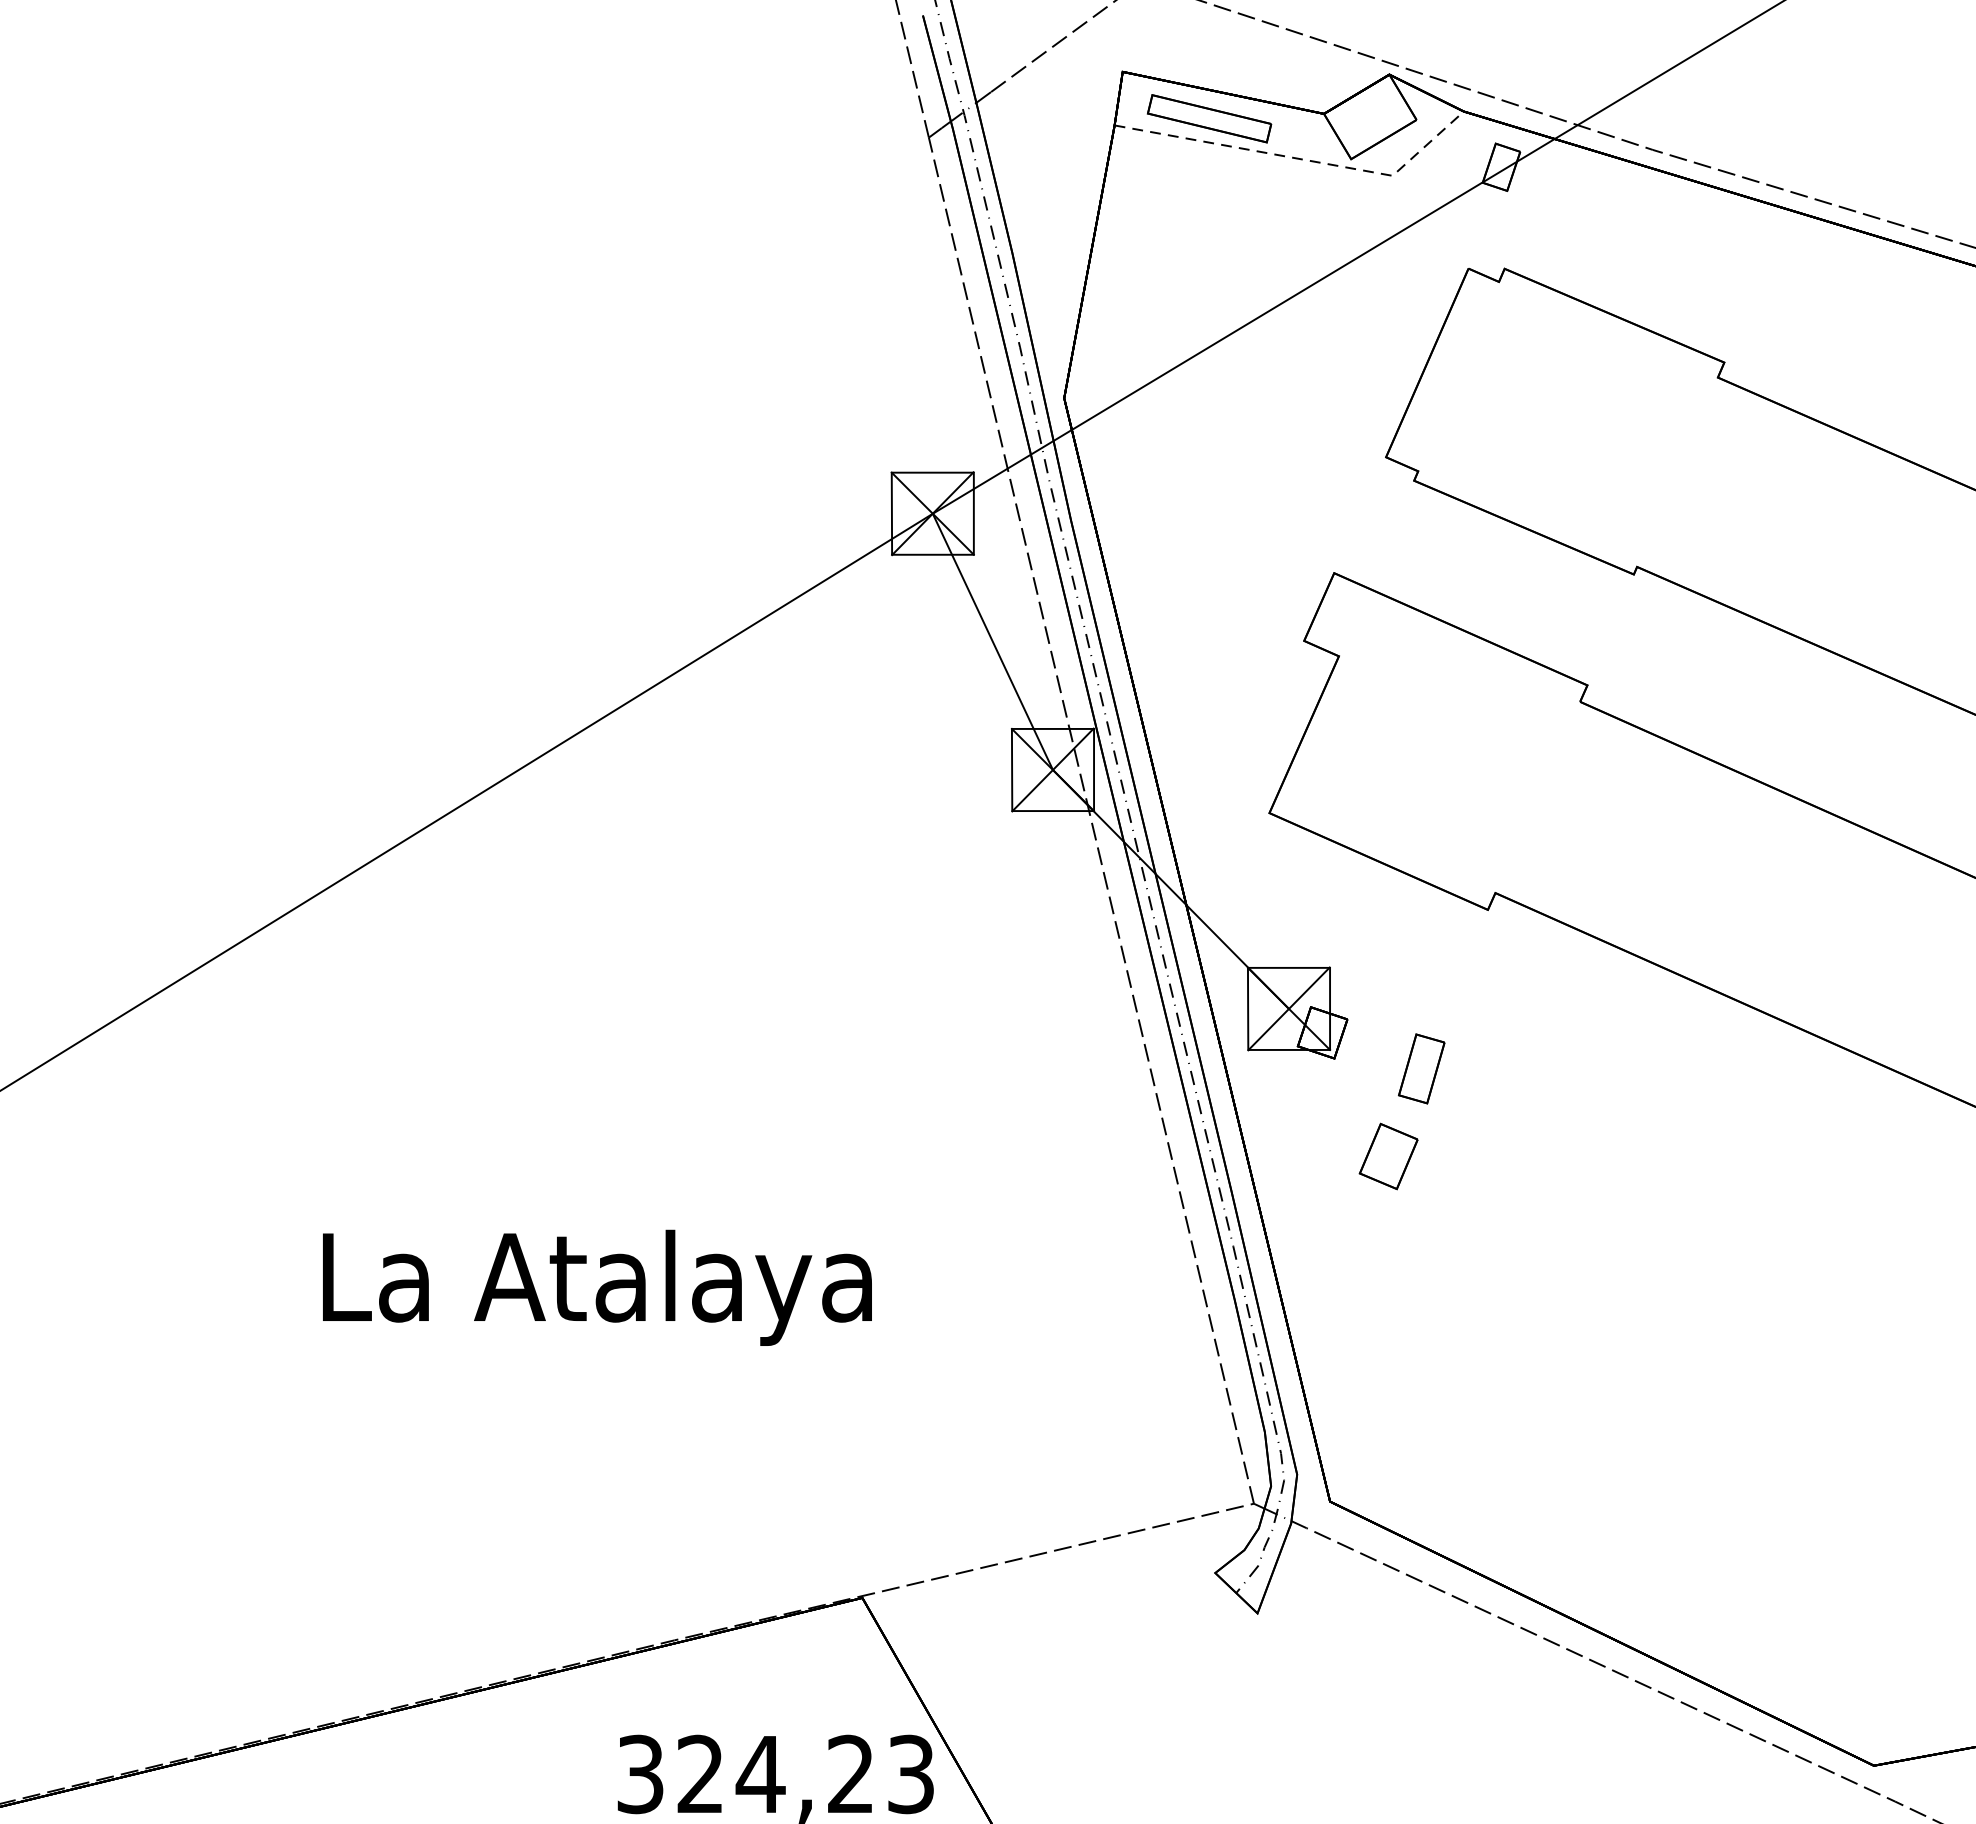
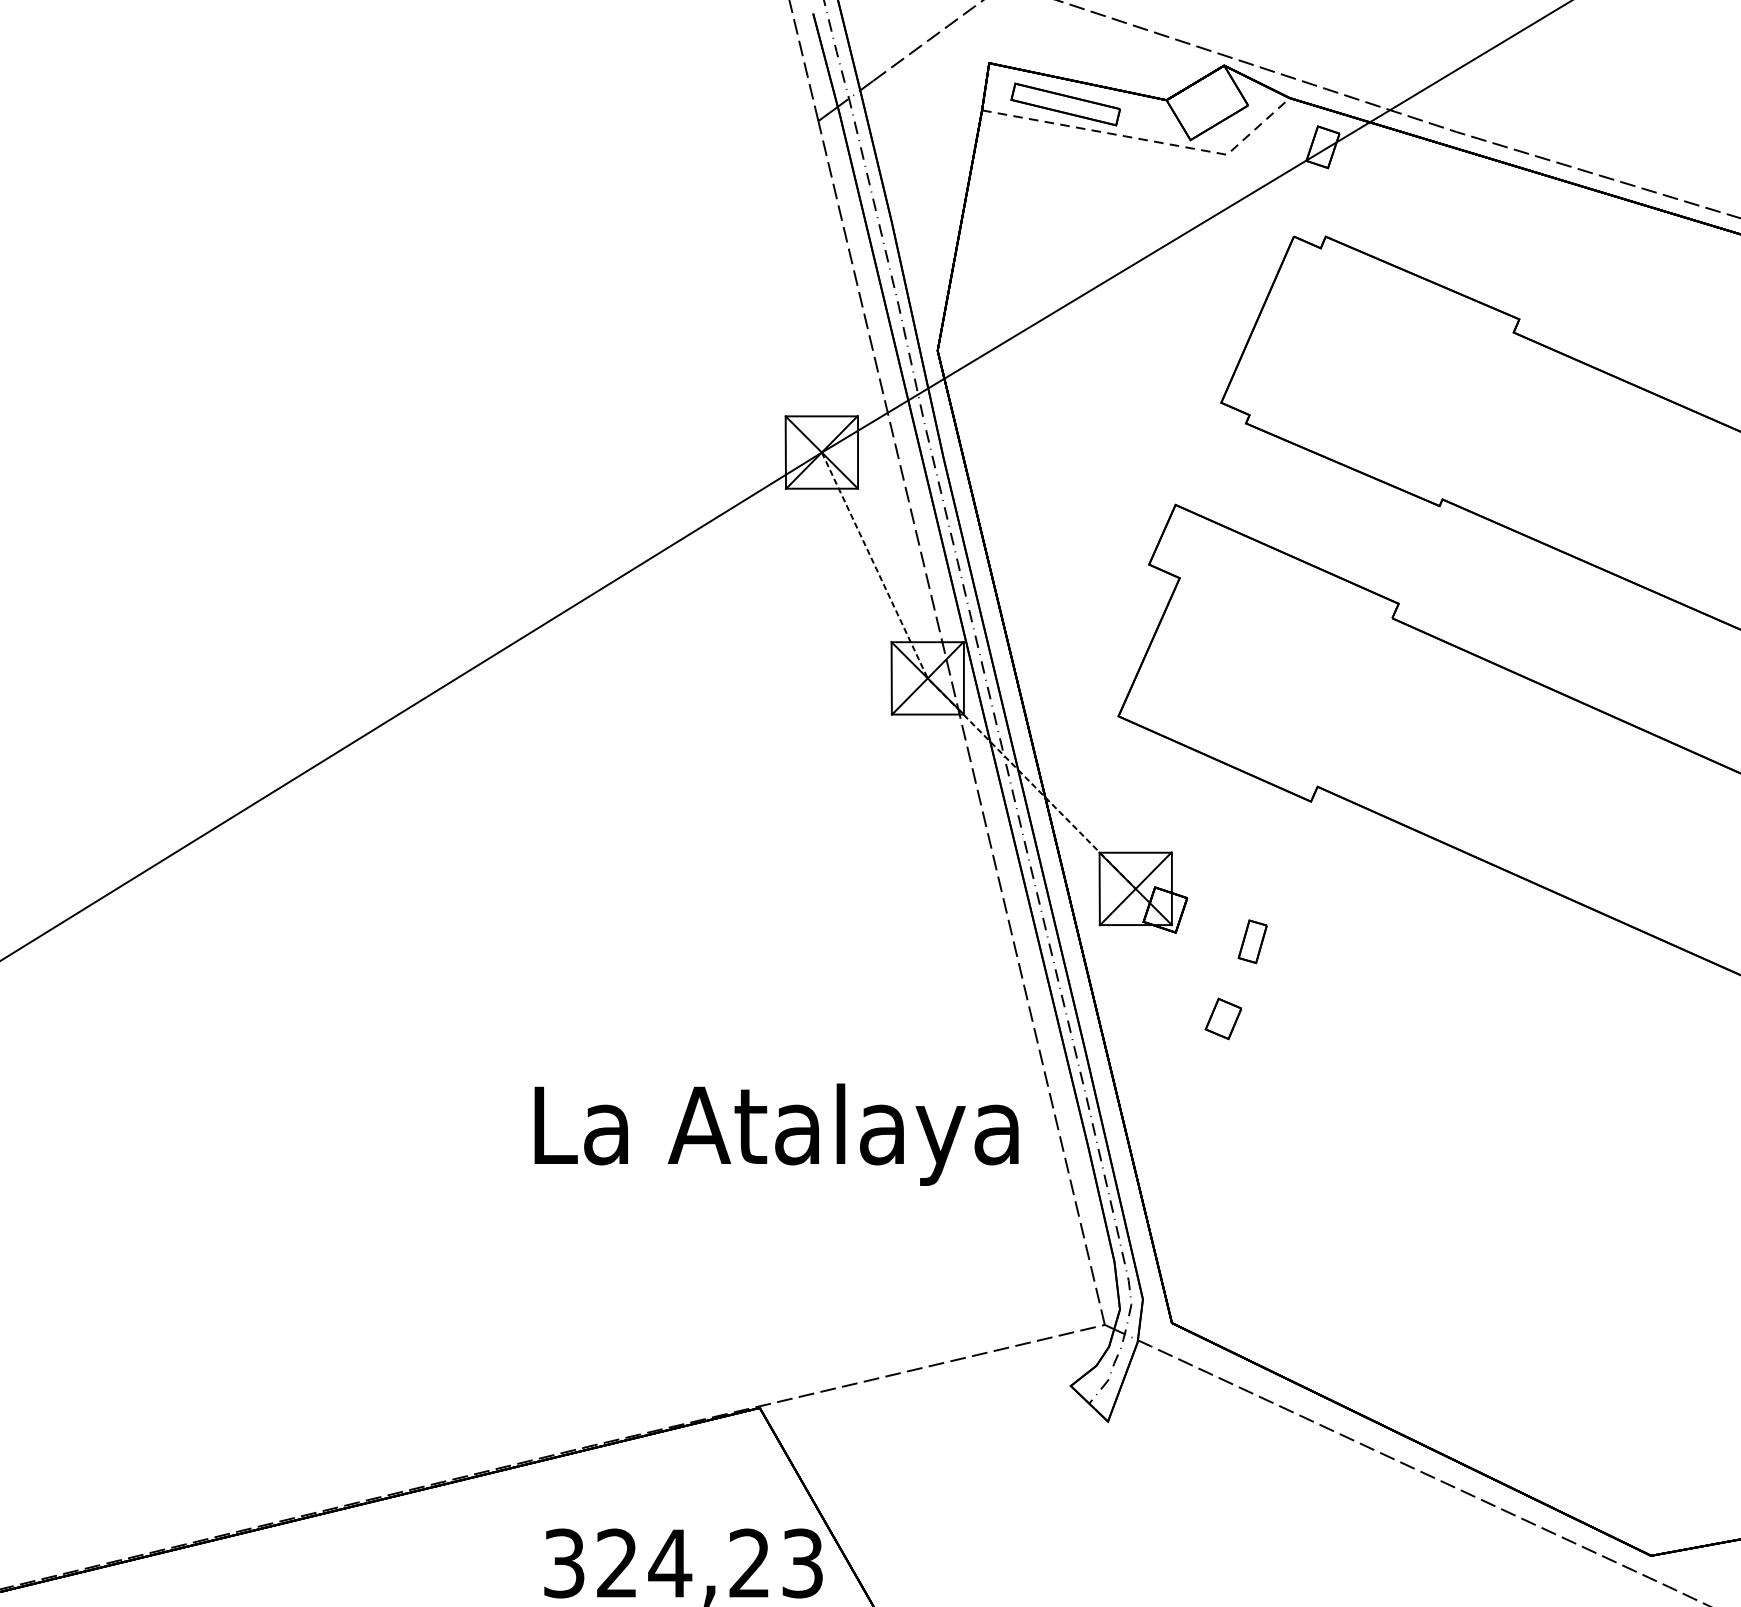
line: (1071, 788) -> (944, 694), solid -> dashed
part: (1421, 1068) -> (1252, 941), size x0.7
part: (1388, 1156) -> (1223, 1018), size x0.7
text: (597, 1287) -> (776, 1134), moved

